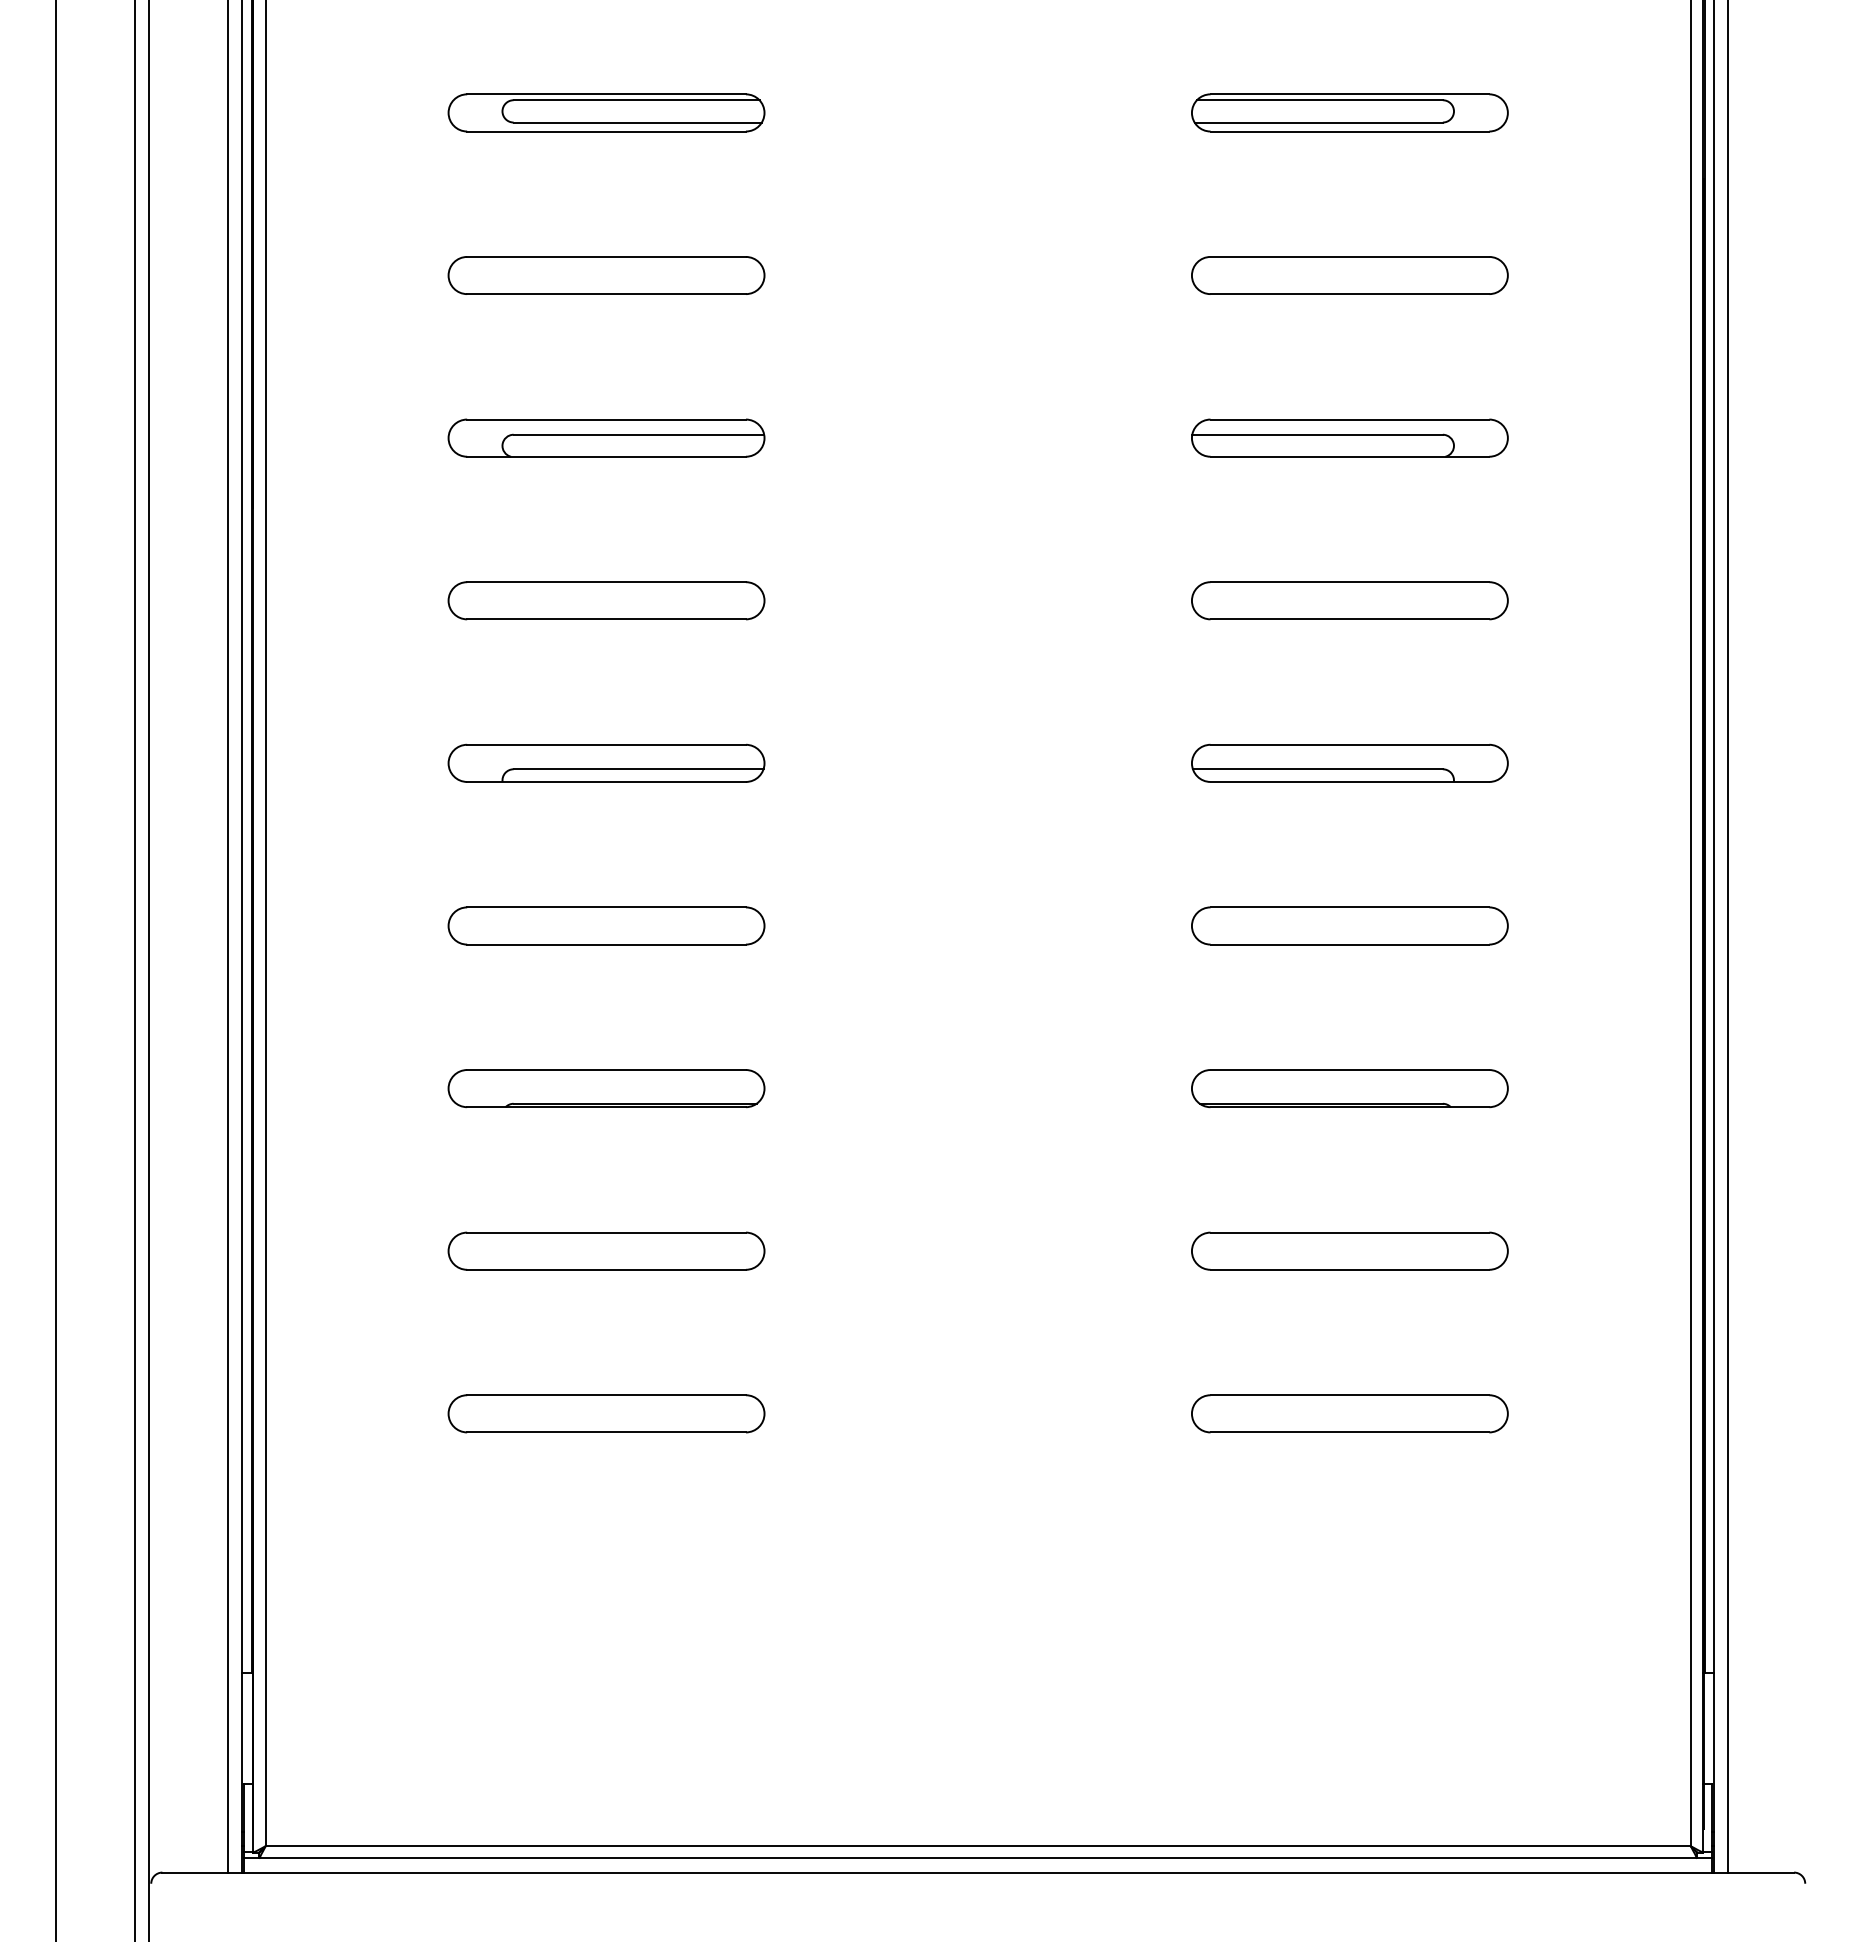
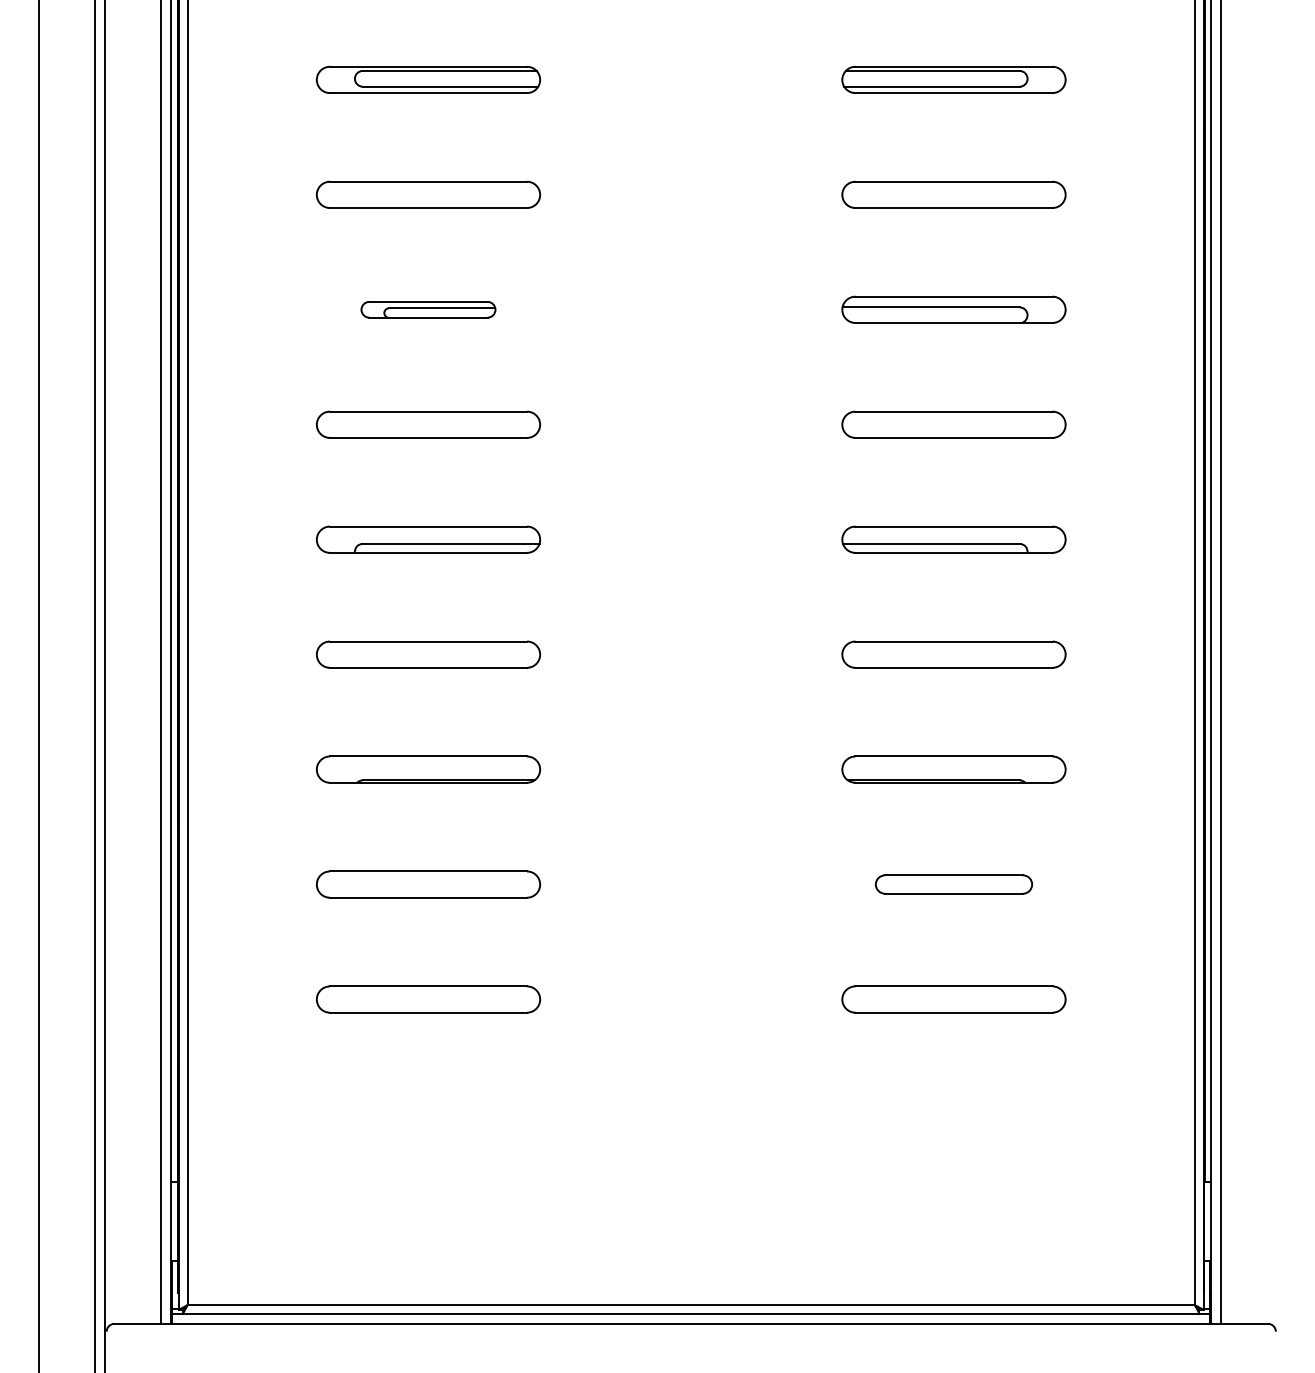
part: (606, 437) -> (428, 309), size x0.6
part: (1349, 1250) -> (953, 884), size x0.7

